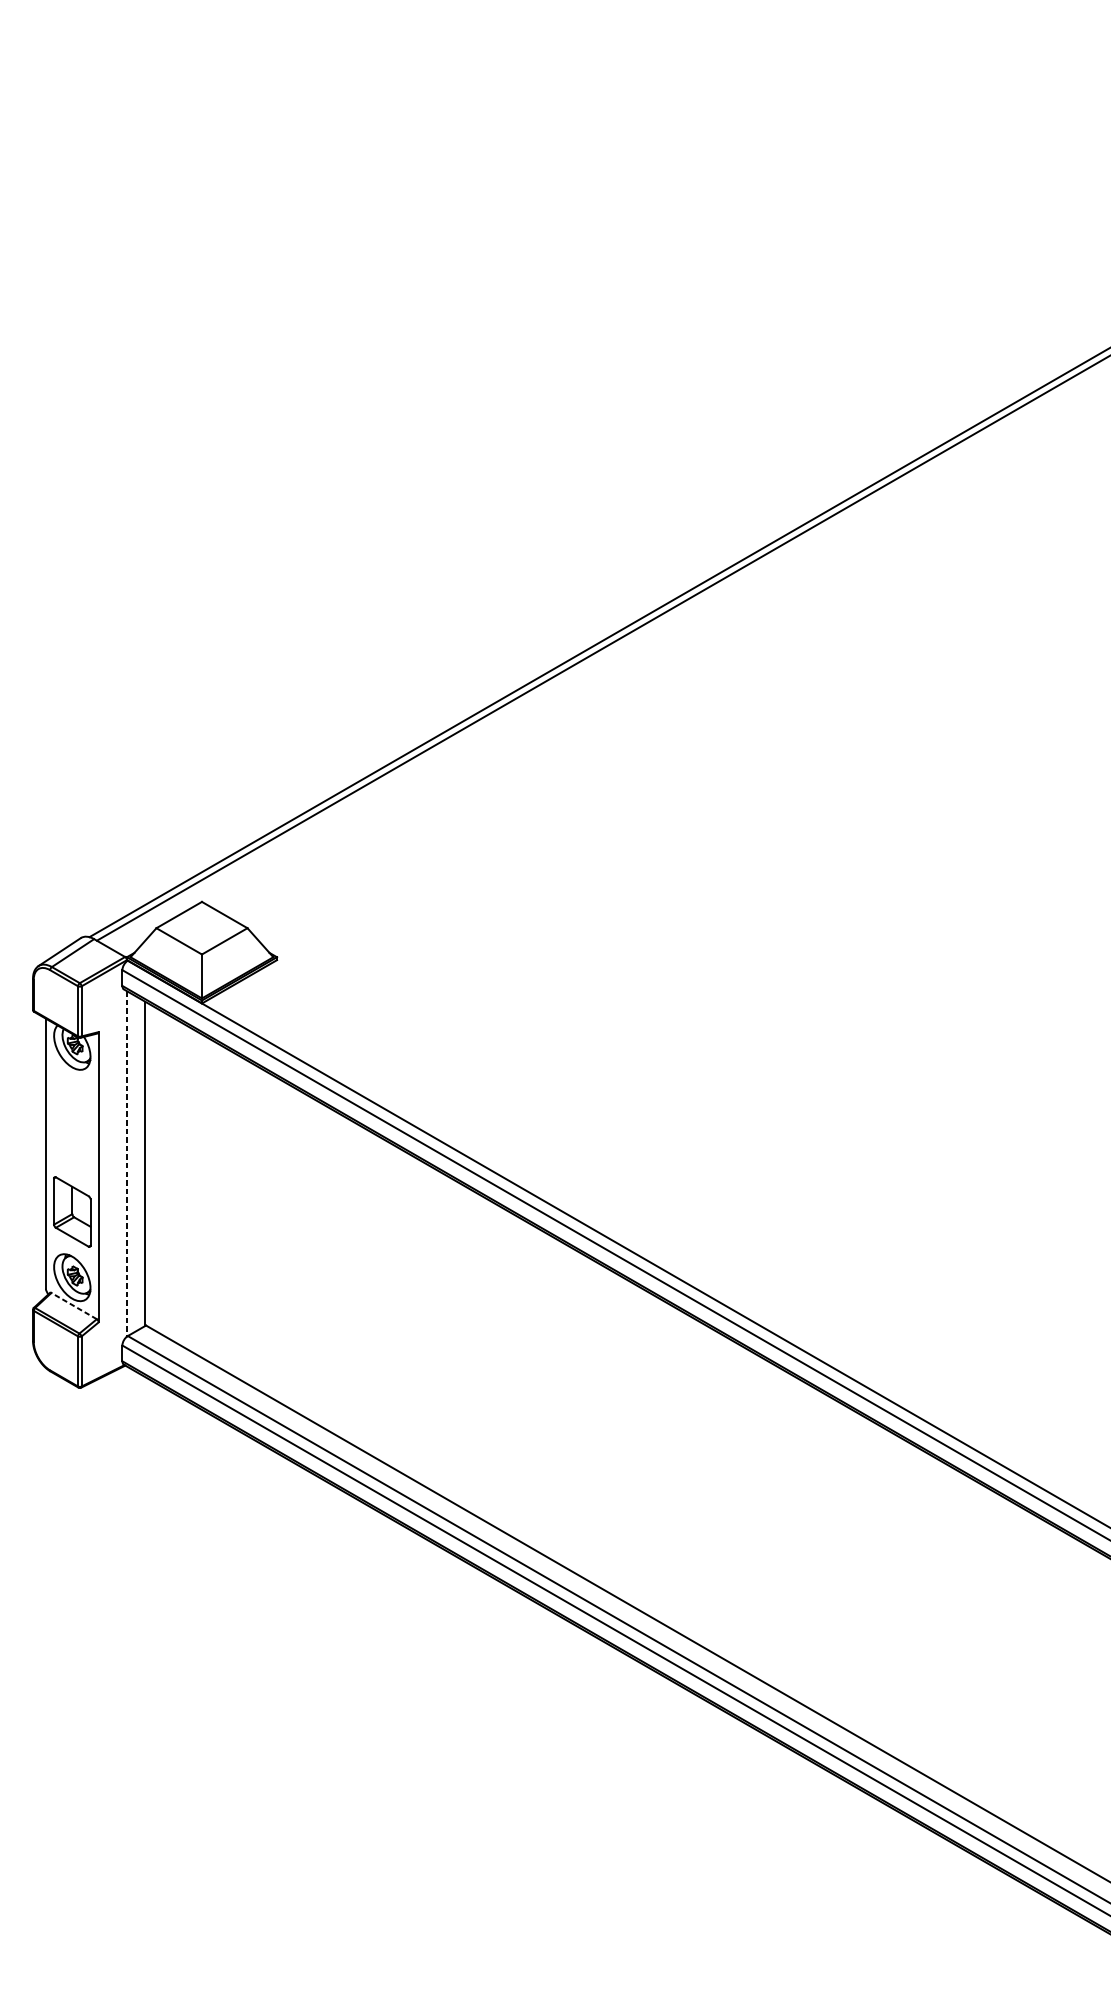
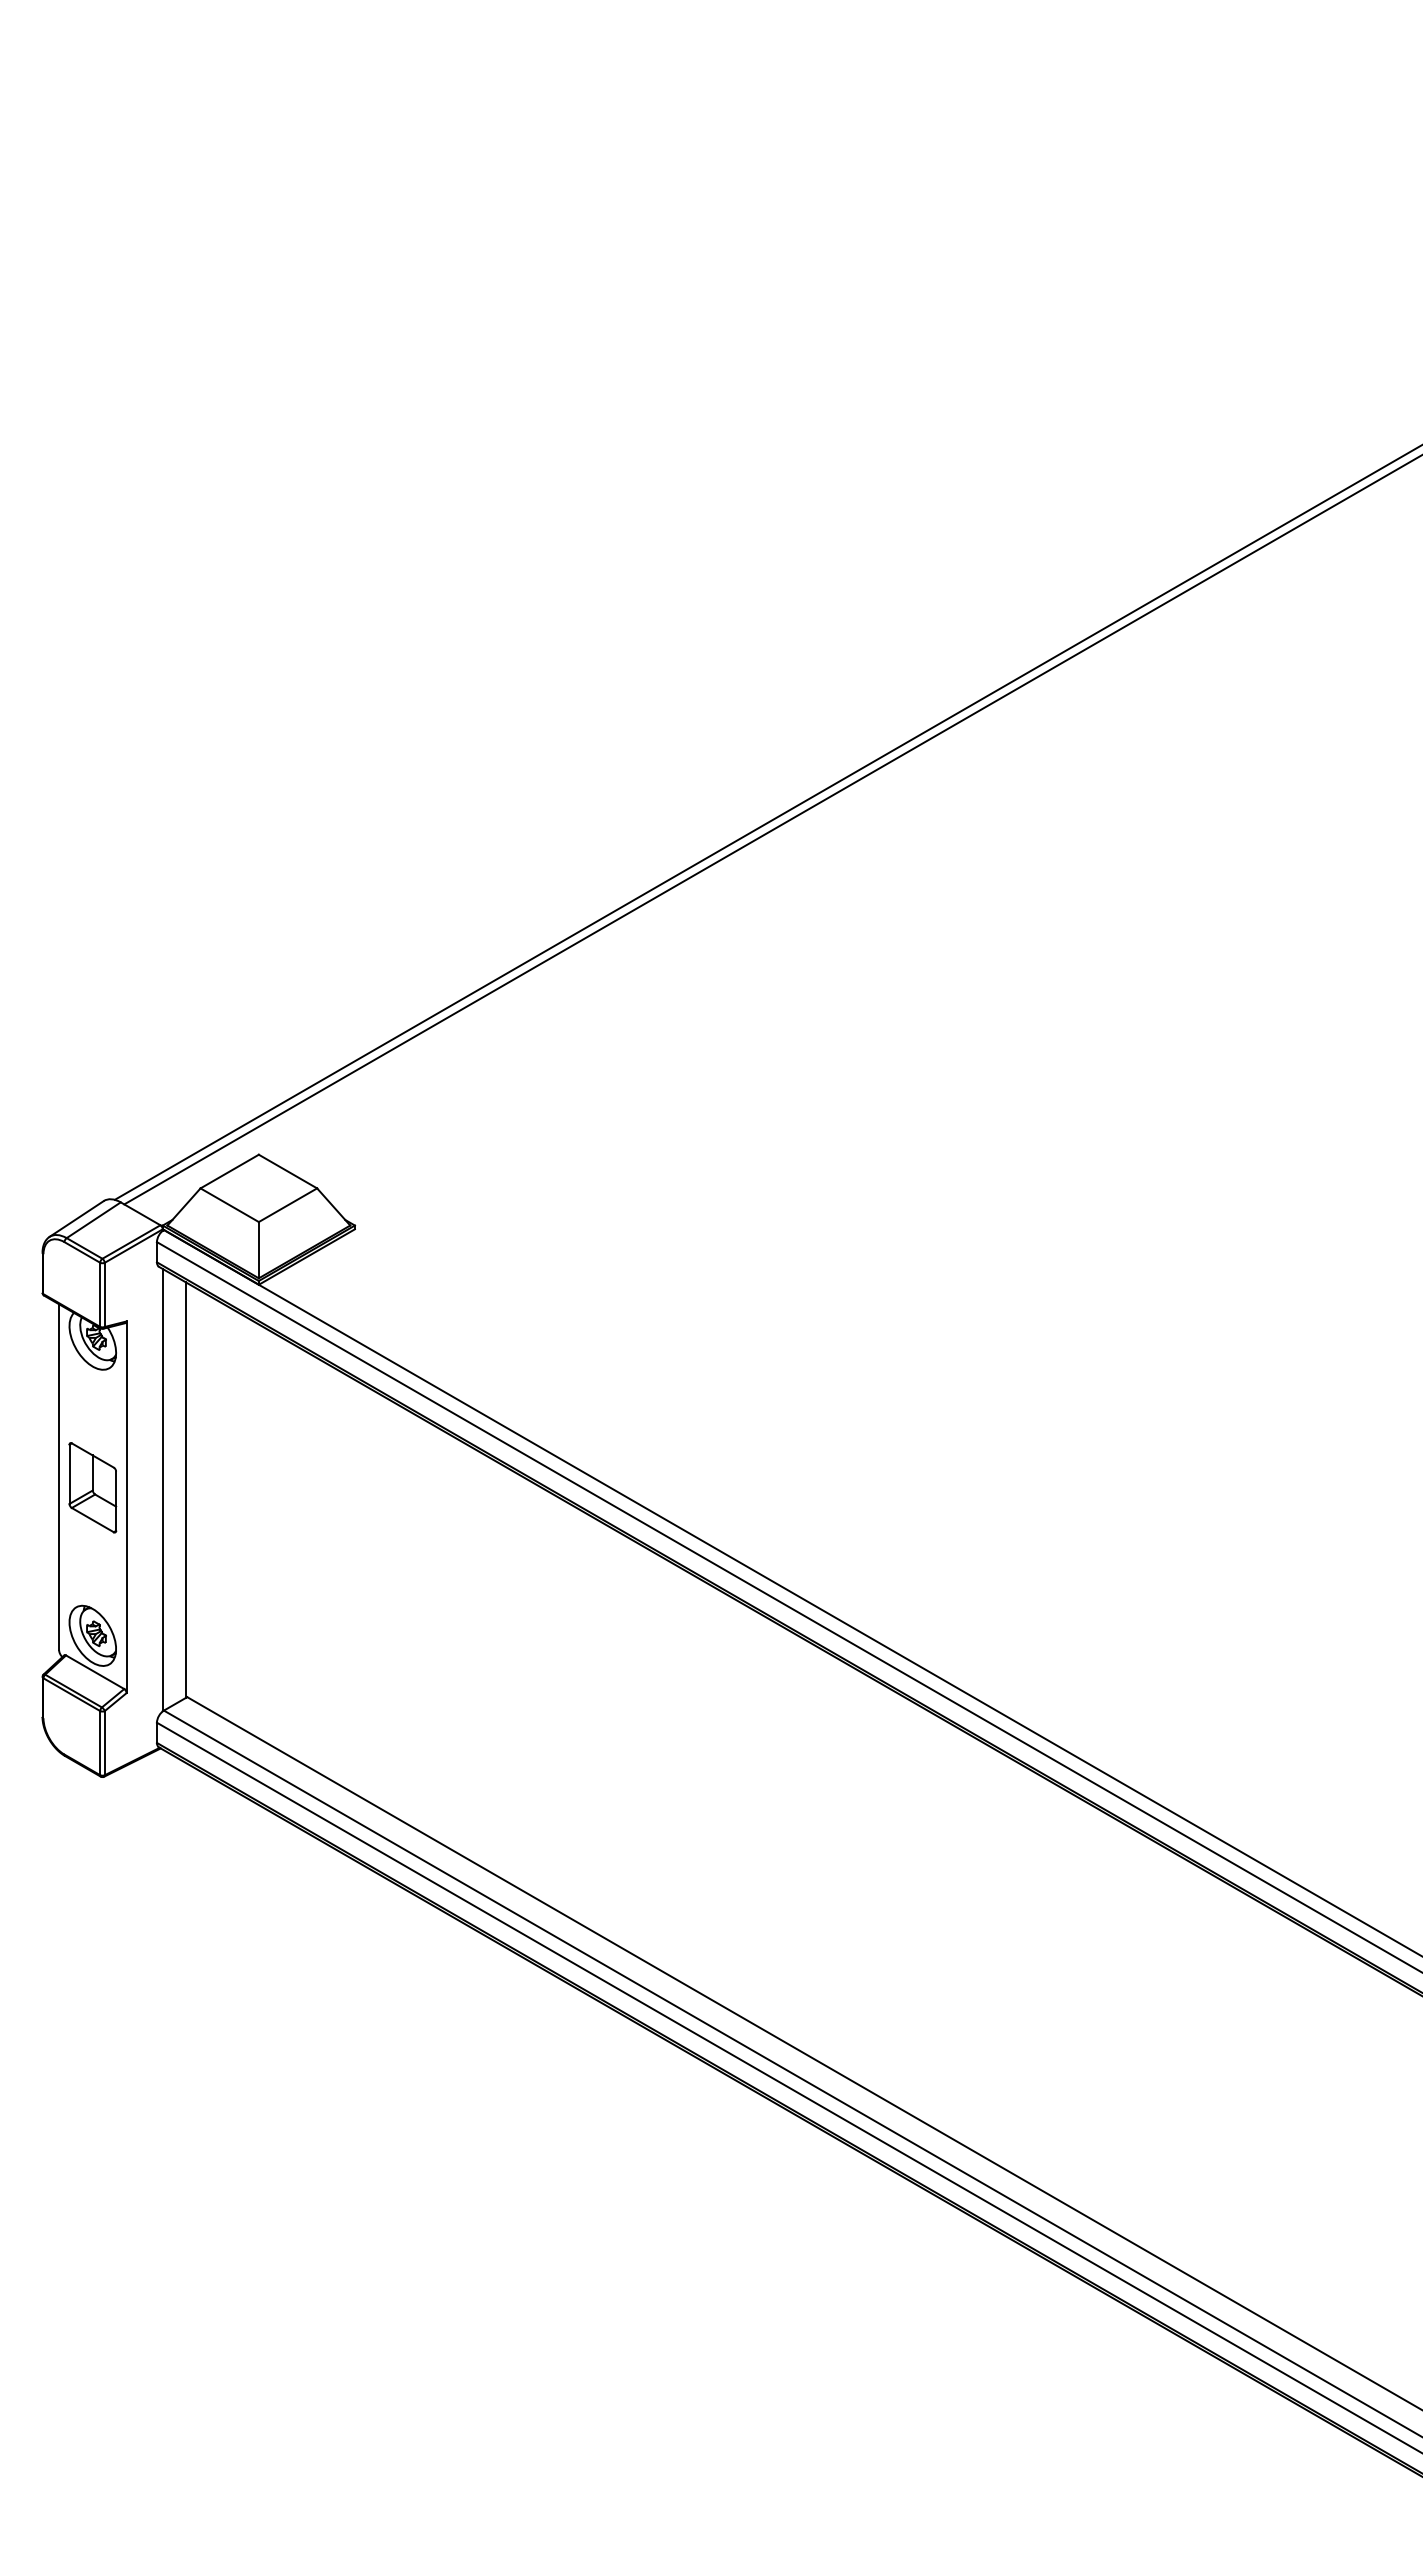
line: (126, 1164) -> (162, 1490), dashed -> solid
part: (72, 1211) -> (92, 1487), moved
line: (74, 1306) -> (95, 1672), dashed -> solid

